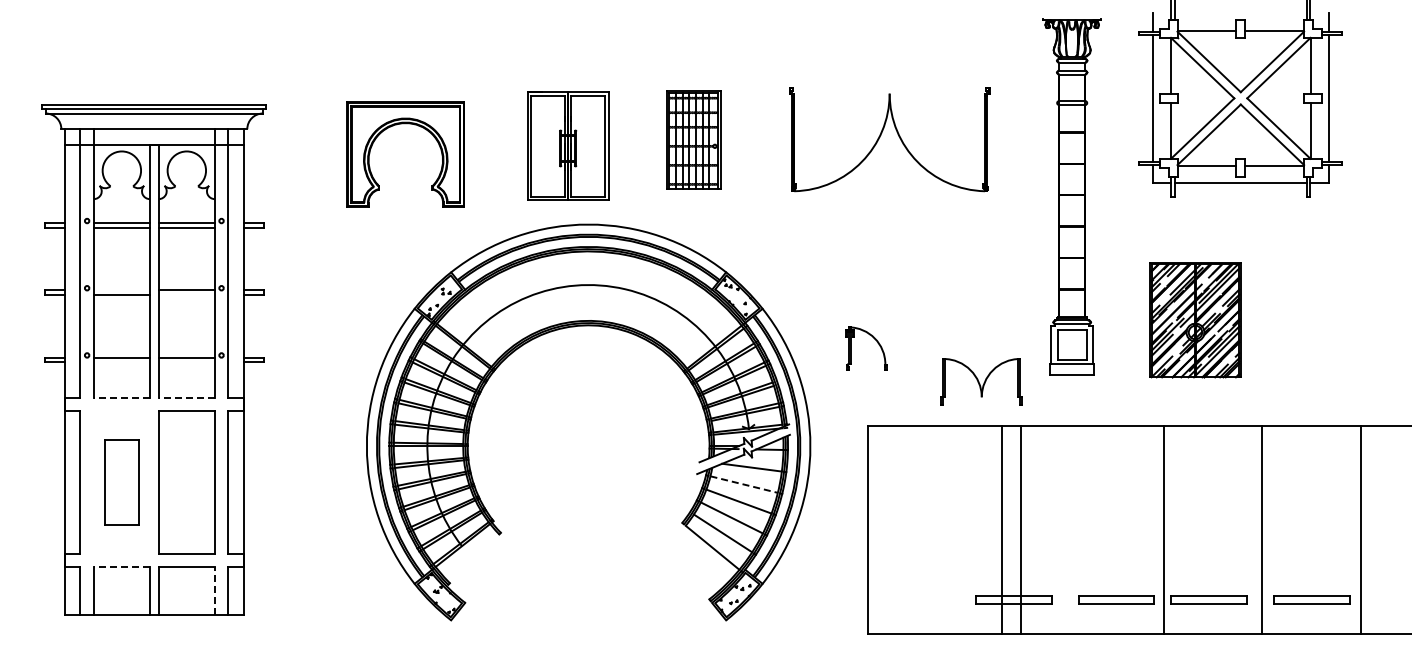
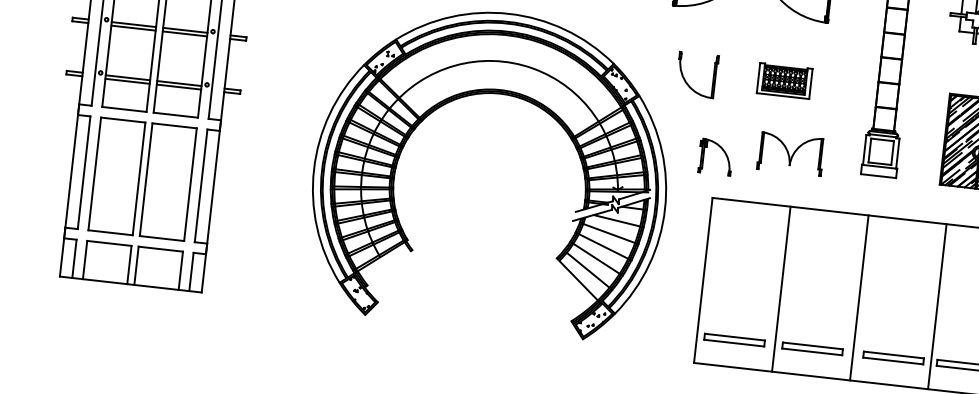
part: (941, 269) -> (784, 80), added
part: (820, 285) -> (687, 82), added
line: (121, 290) -> (133, 24), added
line: (186, 294) -> (184, 33), added
part: (874, 339) -> (722, 150), moved
line: (121, 362) -> (127, 81), added
line: (186, 362) -> (178, 87), added
part: (981, 381) -> (790, 153), moved
line: (121, 397) -> (124, 109), dashed -> solid
line: (186, 397) -> (175, 115), dashed -> solid
part: (121, 482) -> (116, 176), size x1.67
line: (744, 484) -> (609, 233), dashed -> solid
line: (1001, 529) -> (781, 288), moved
line: (1021, 529) -> (859, 297), moved
line: (121, 566) -> (109, 243), dashed -> solid
line: (214, 590) -> (180, 270), dashed -> solid
part: (915, 599) -> (734, 339), added

